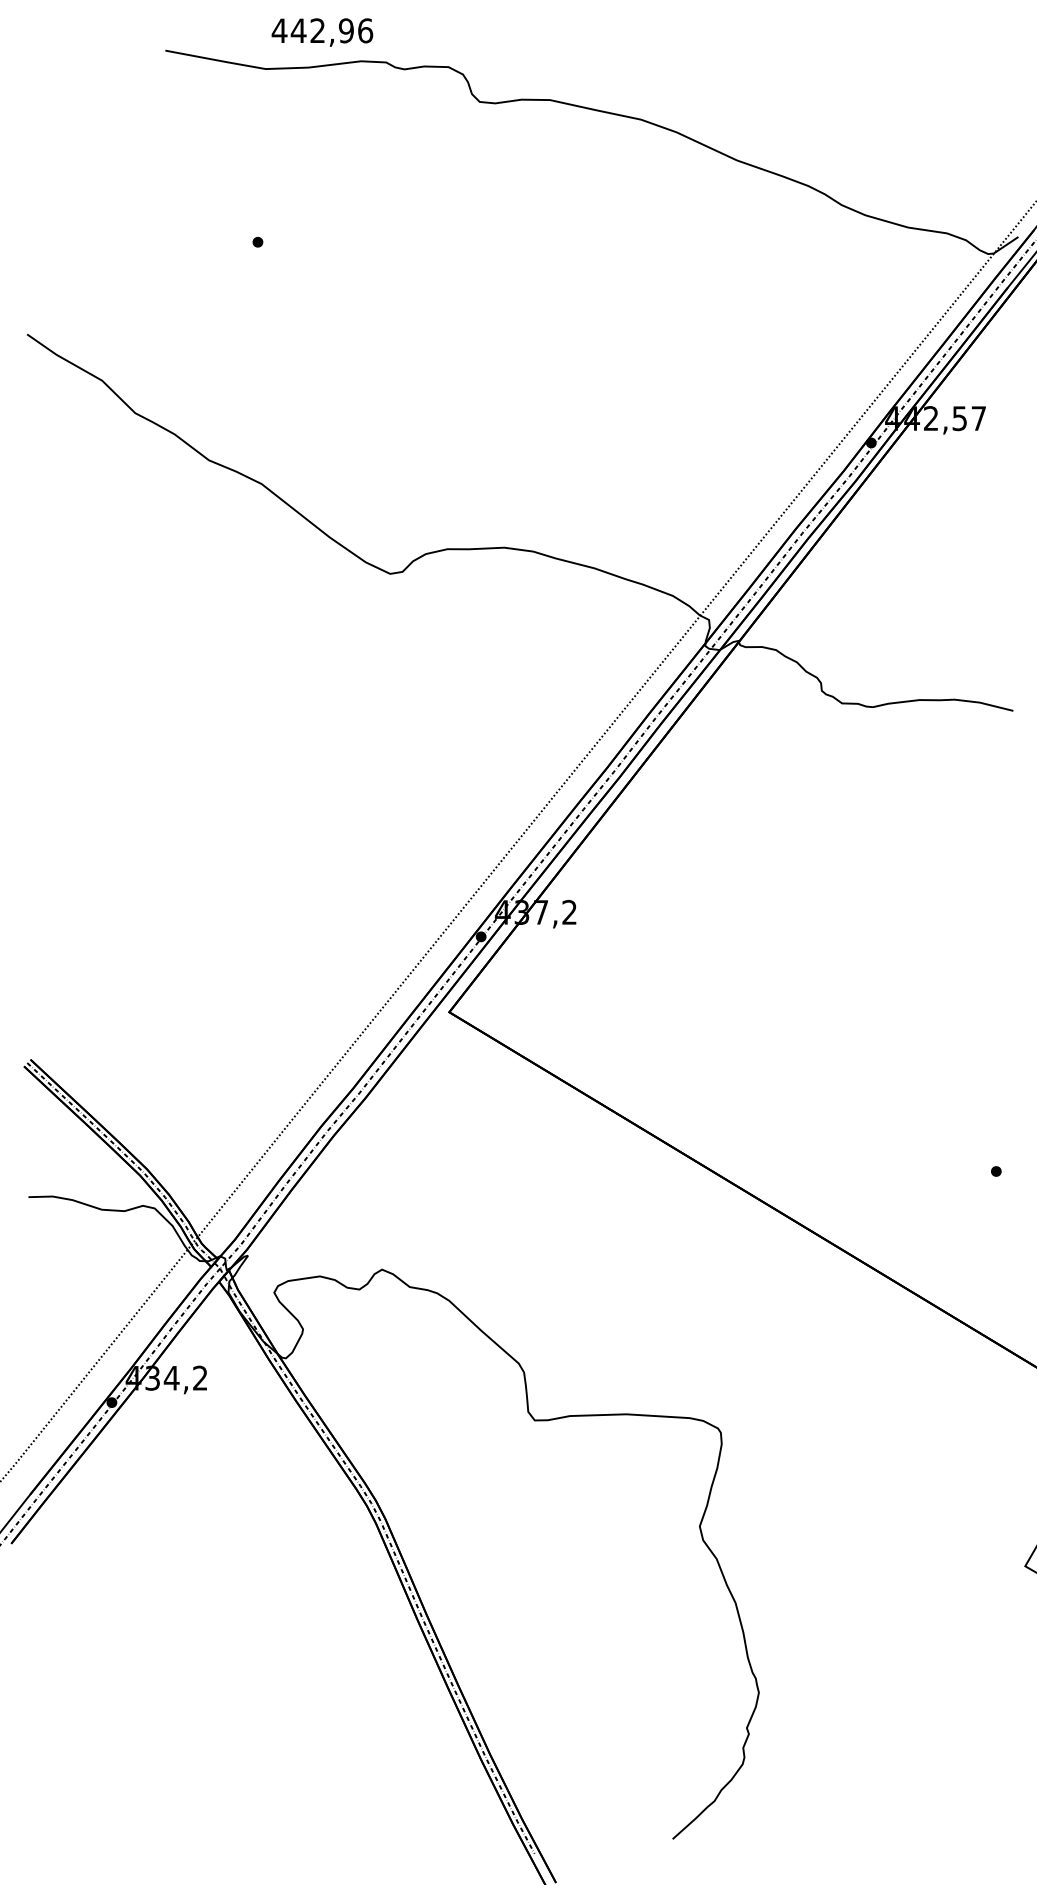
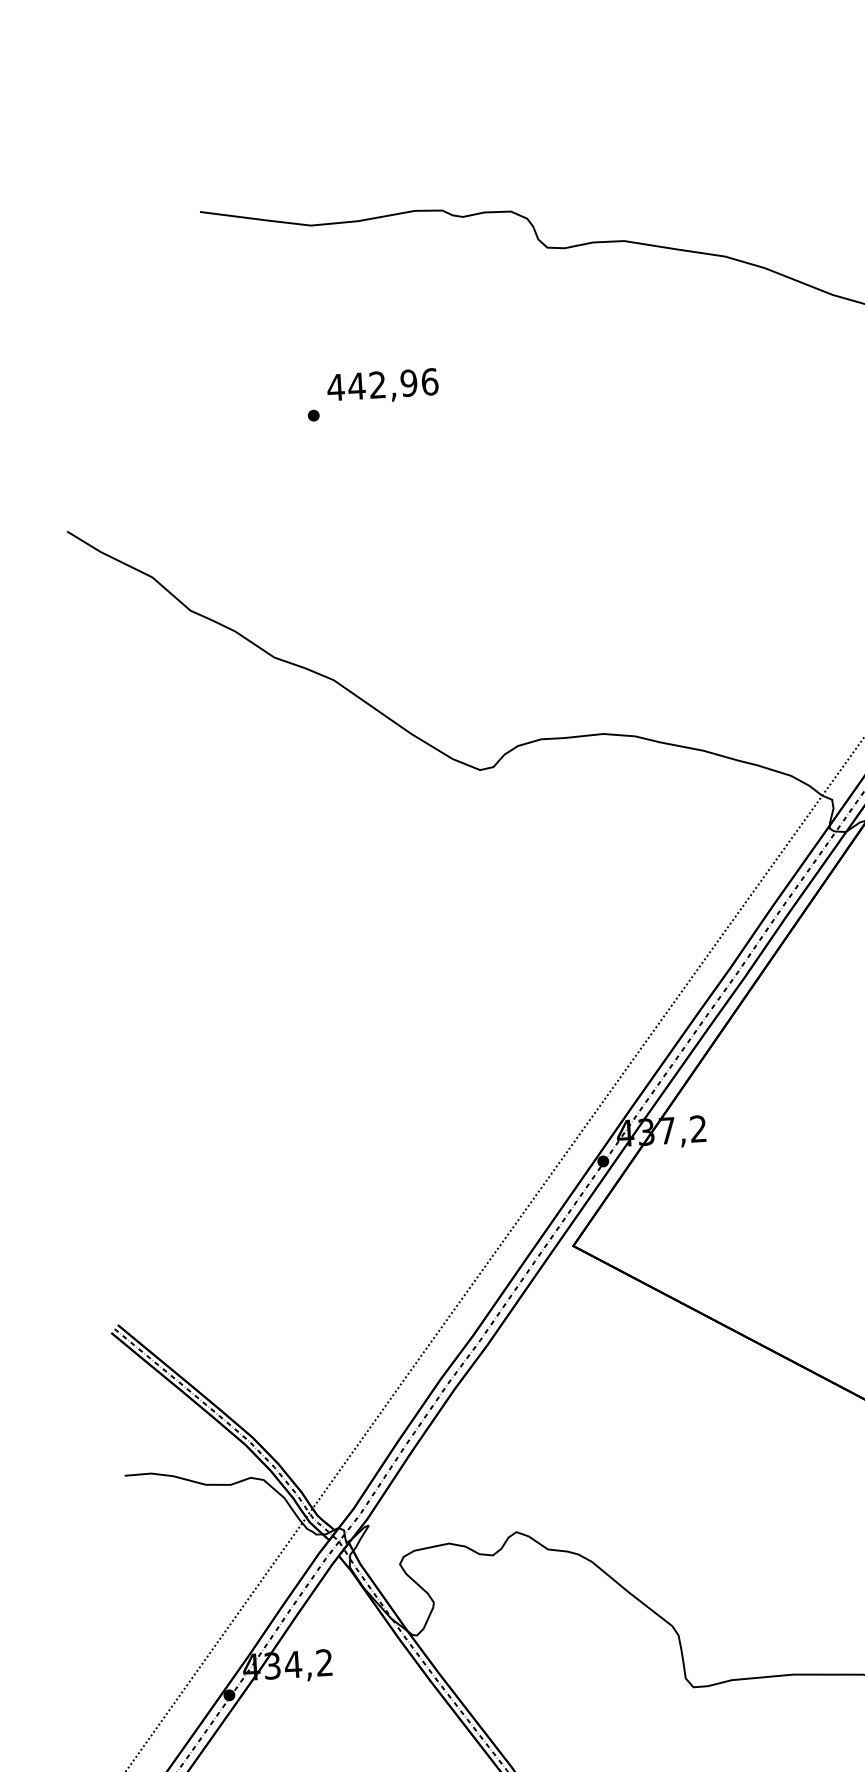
text: (322, 32) -> (382, 386), moved

